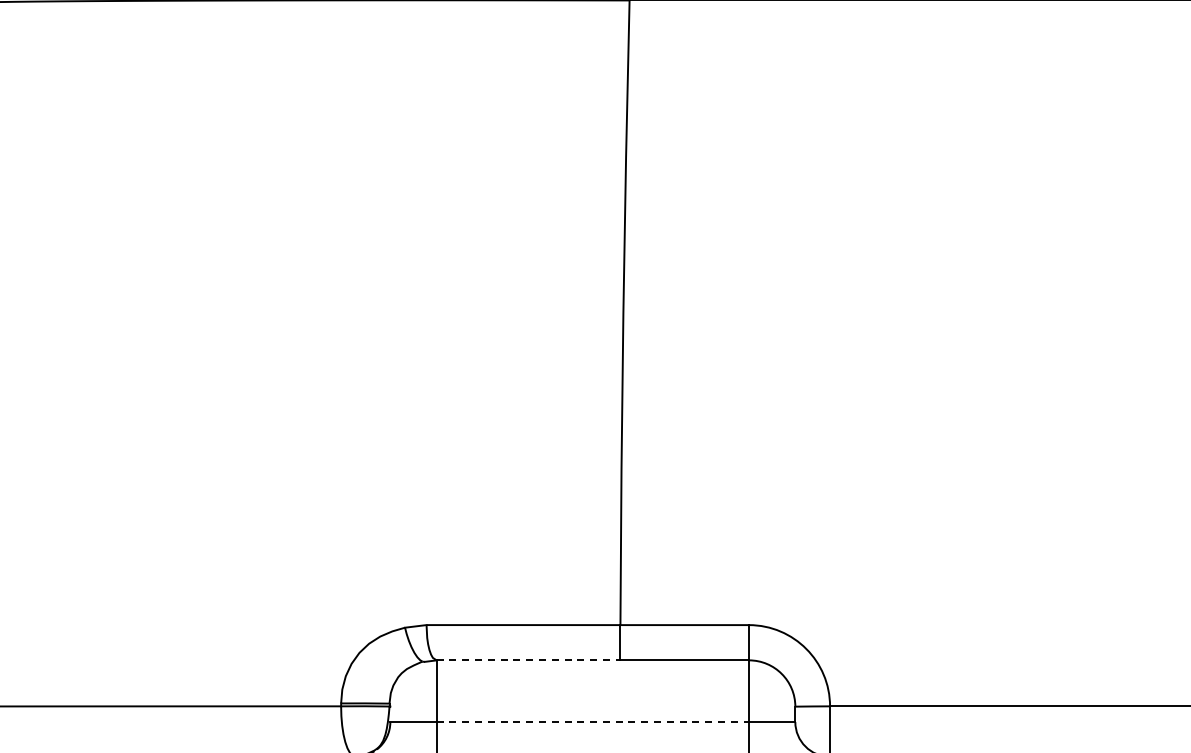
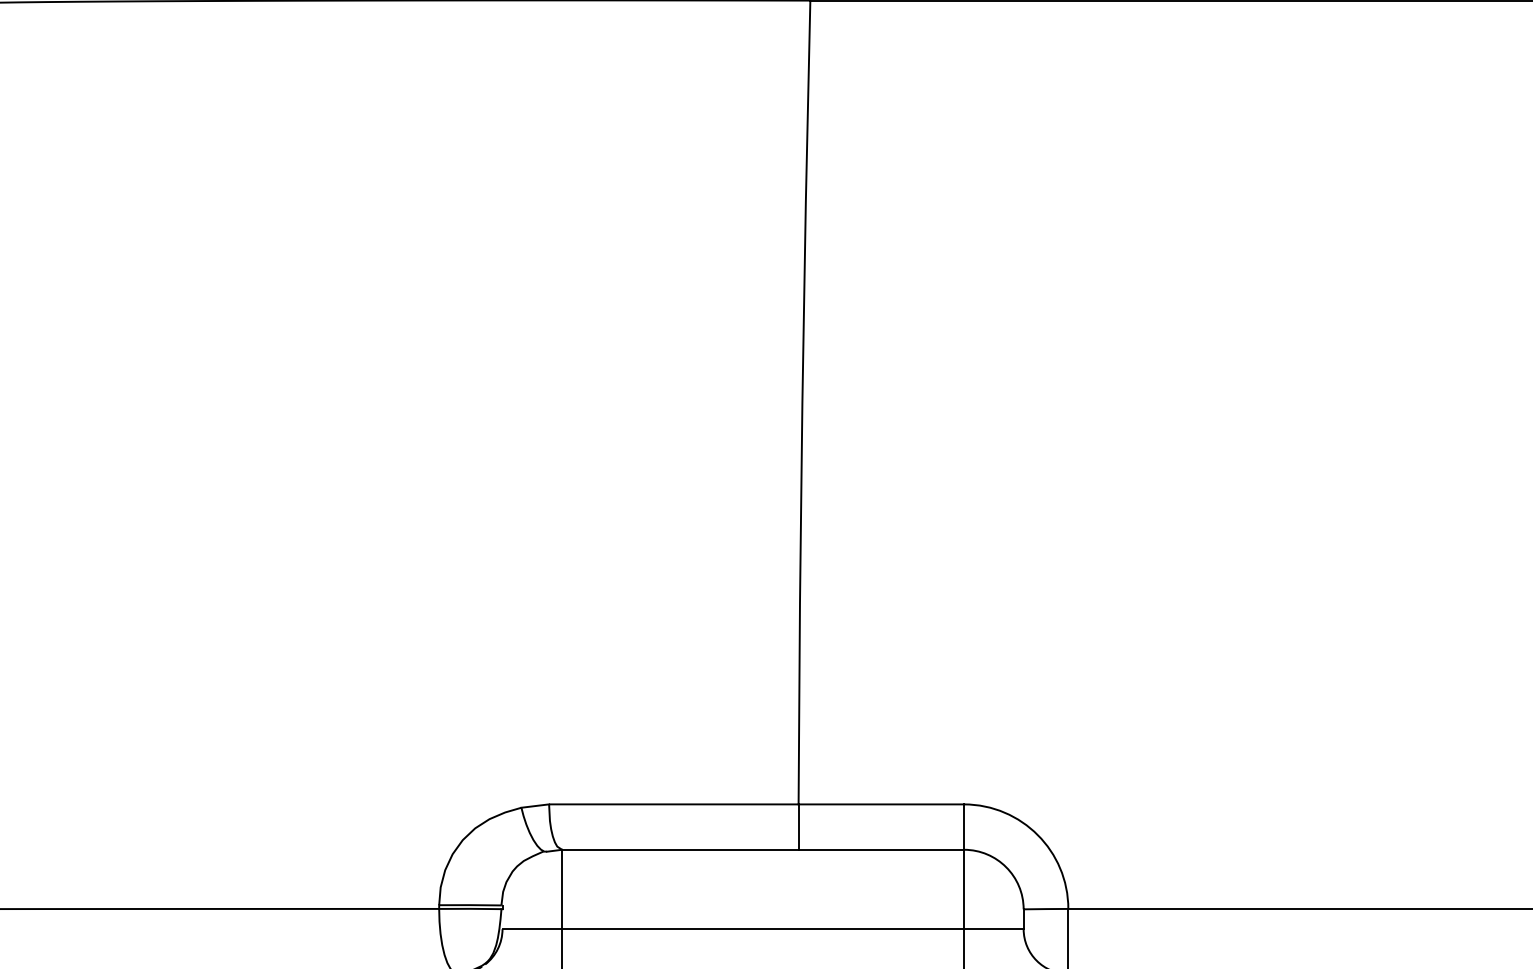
line: (528, 660) -> (680, 849), dashed -> solid
line: (593, 722) -> (763, 929), dashed -> solid

